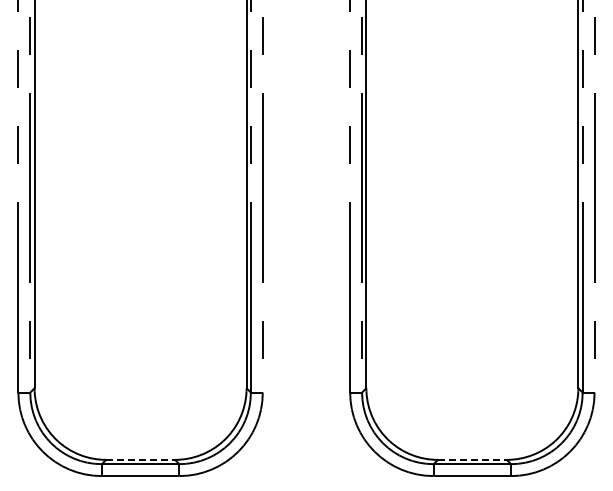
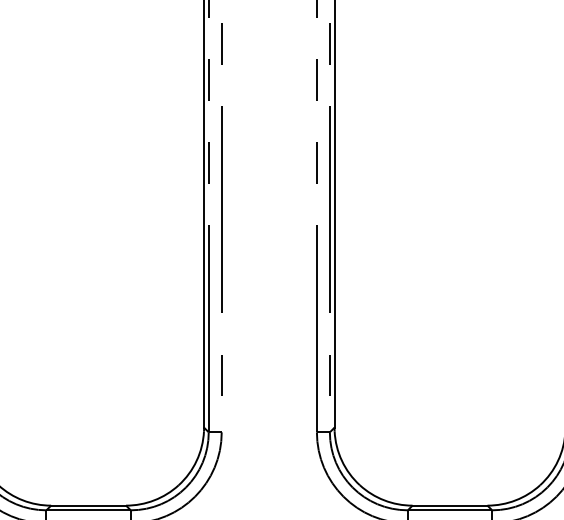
line: (141, 459) -> (89, 505), dashed -> solid
line: (472, 459) -> (450, 505), dashed -> solid

